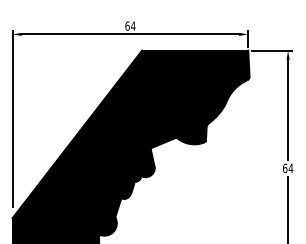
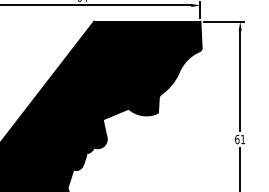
text: (290, 168) -> (242, 139), 64 -> 61

